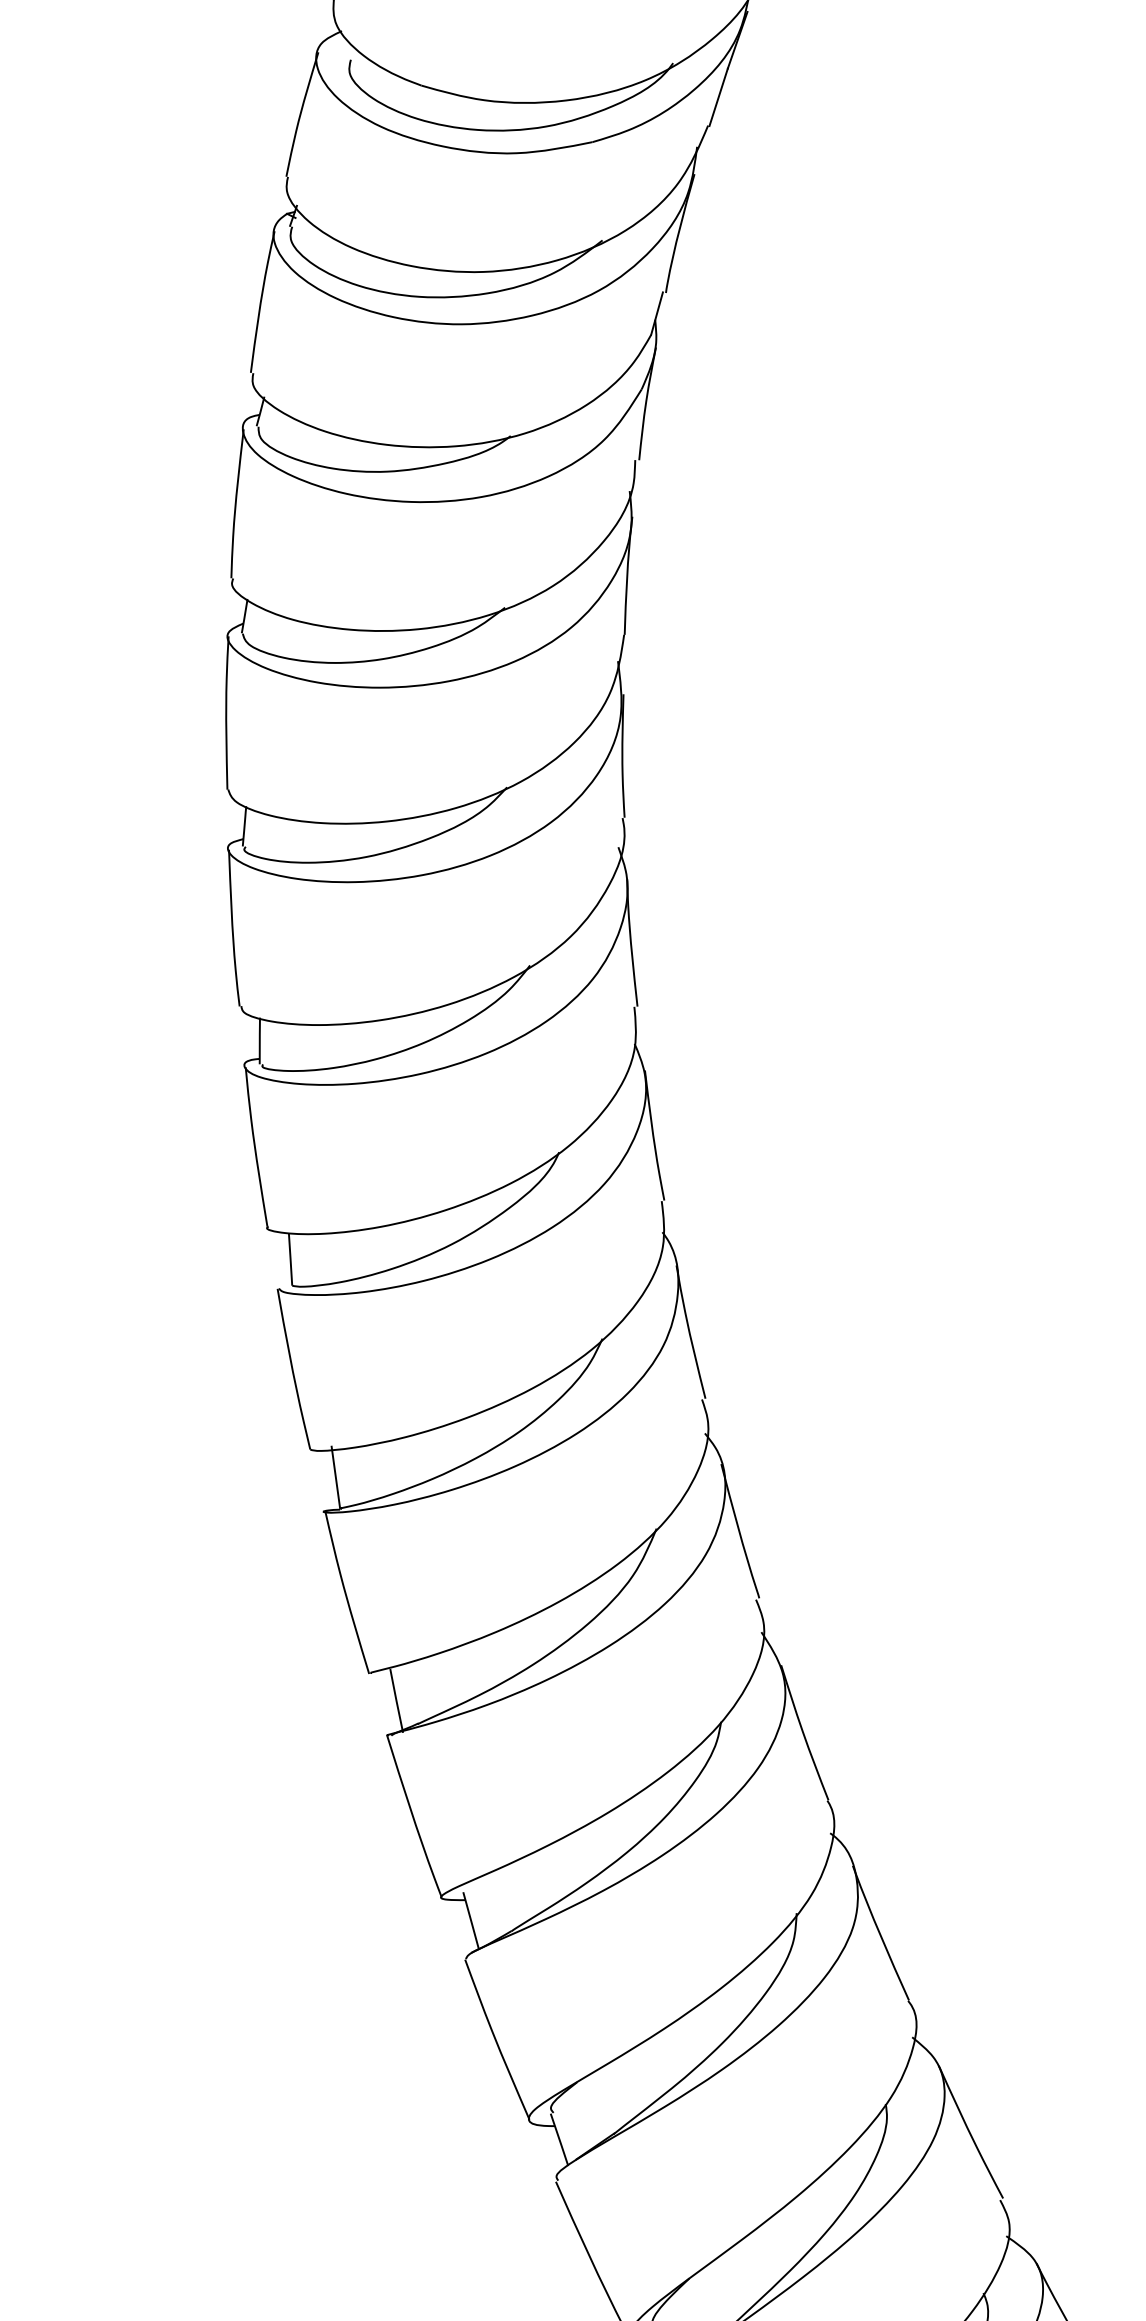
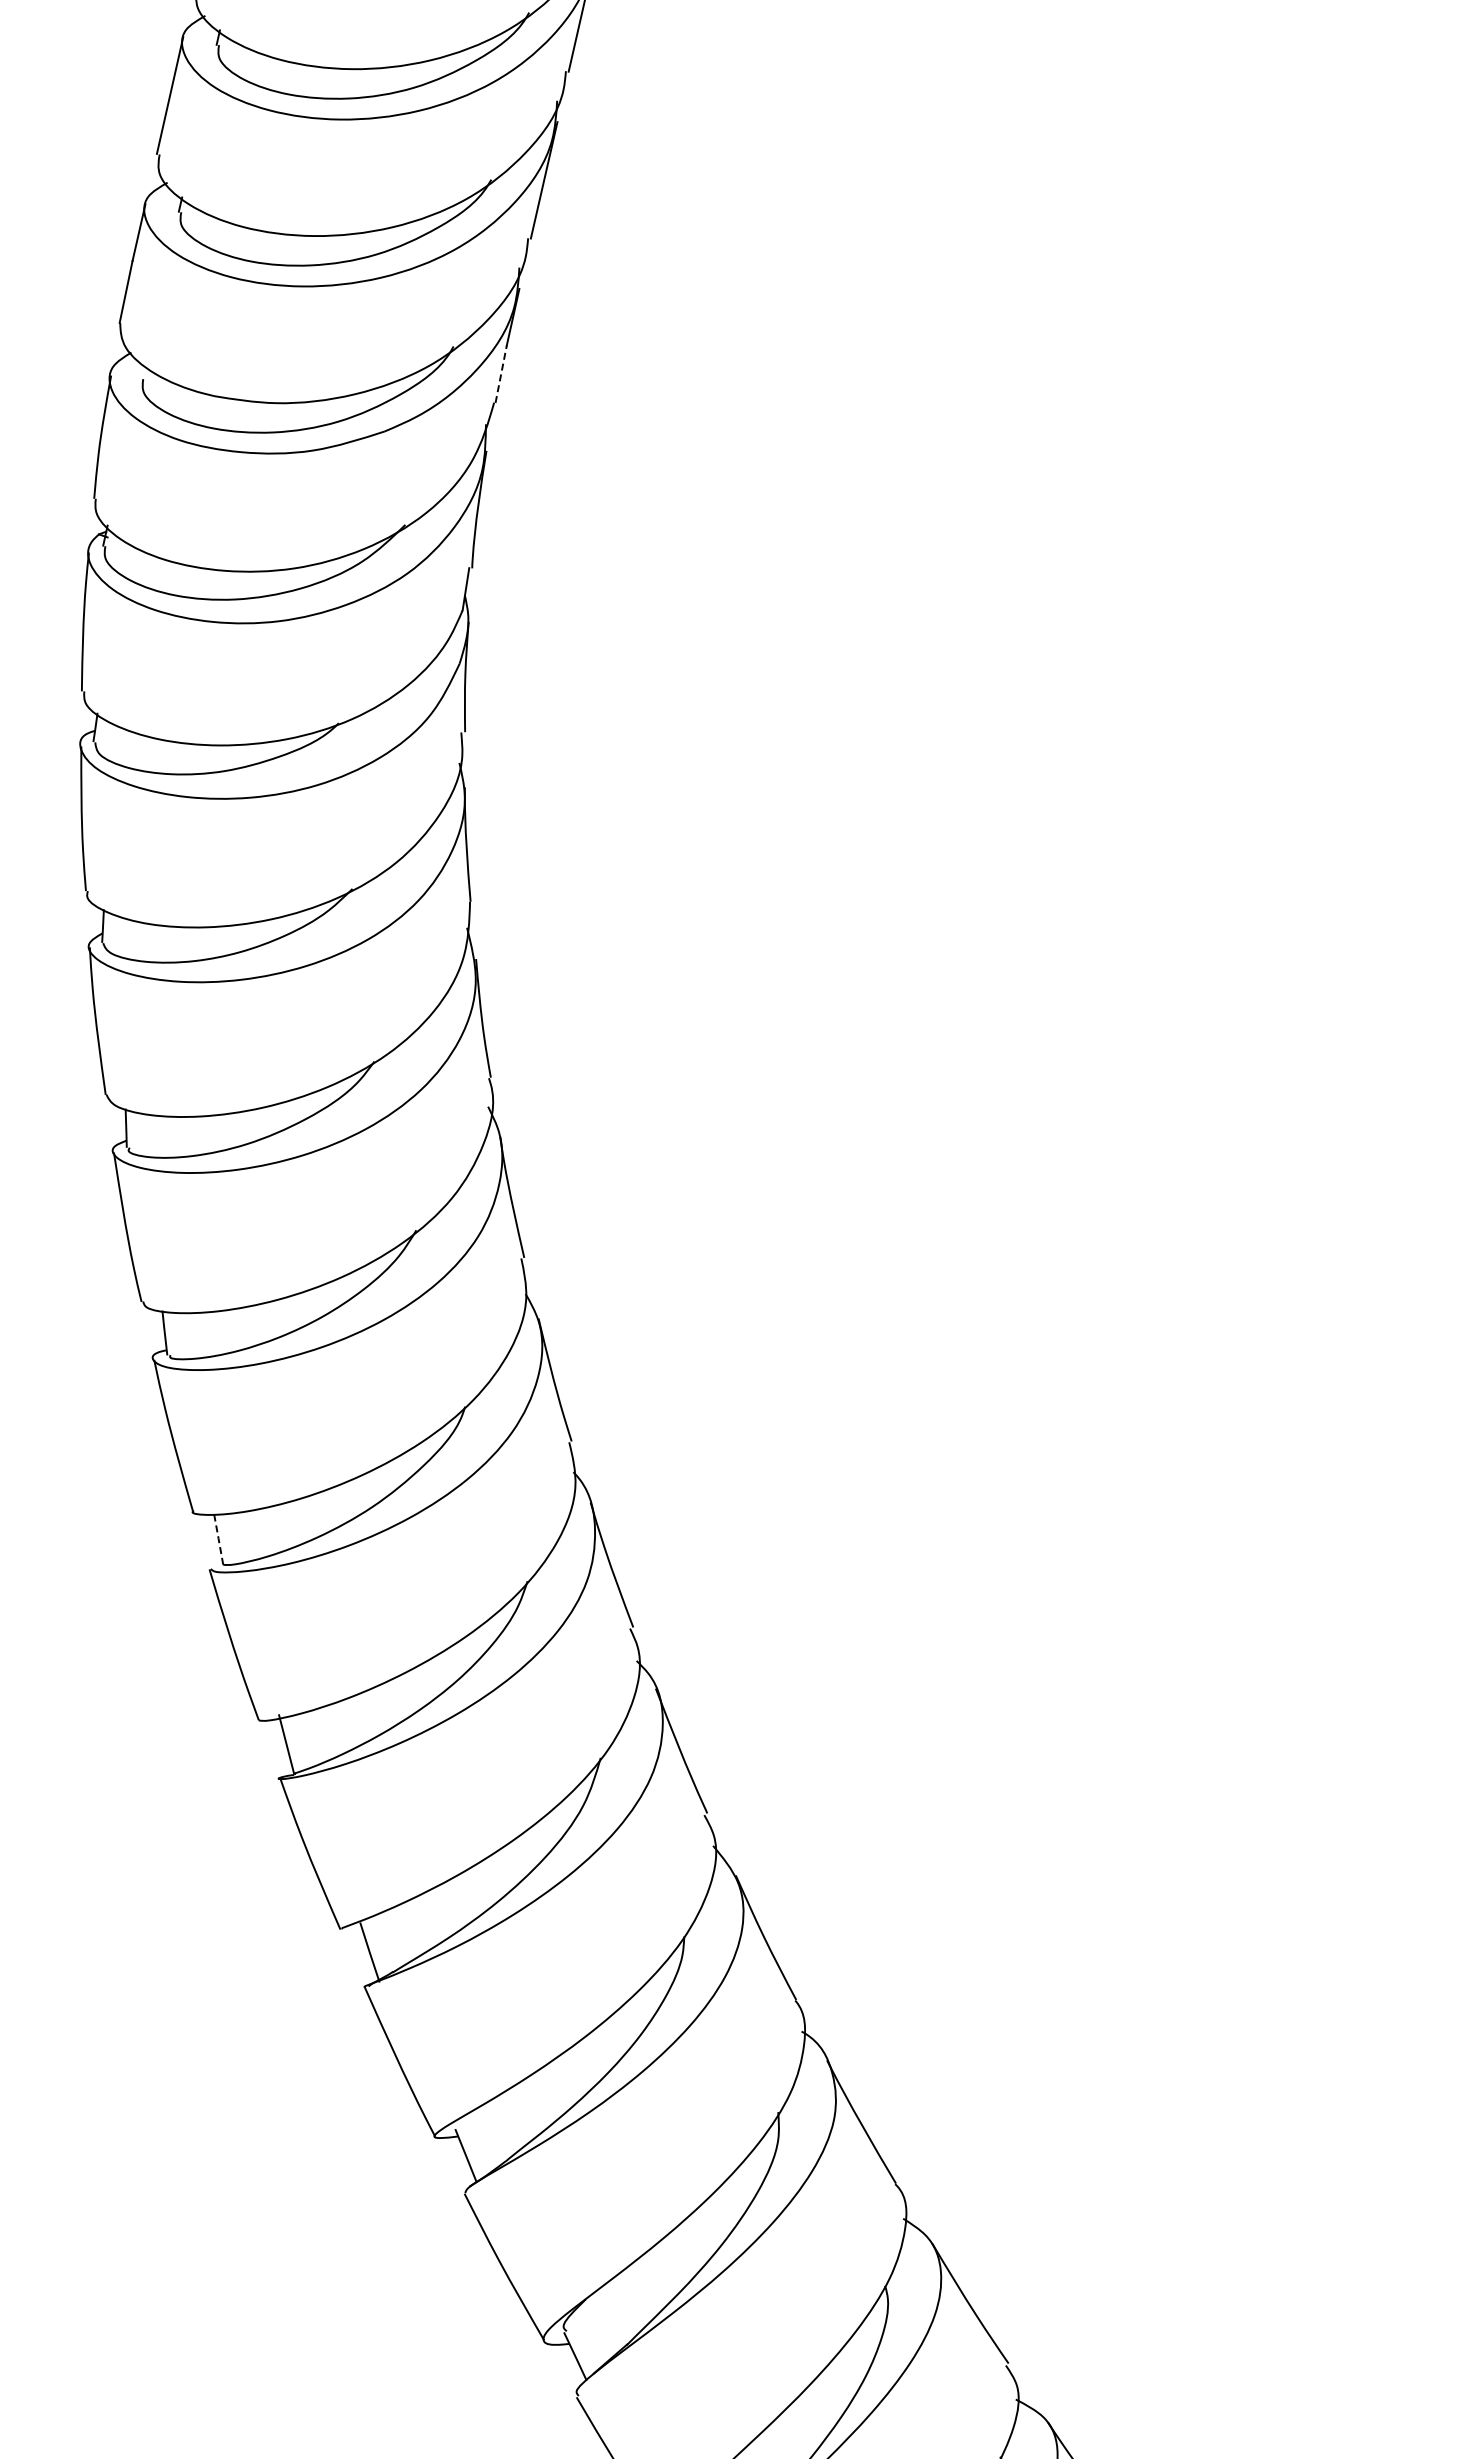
line: (719, 96) -> (501, 373), solid -> dashed
line: (290, 1259) -> (218, 1539), solid -> dashed

